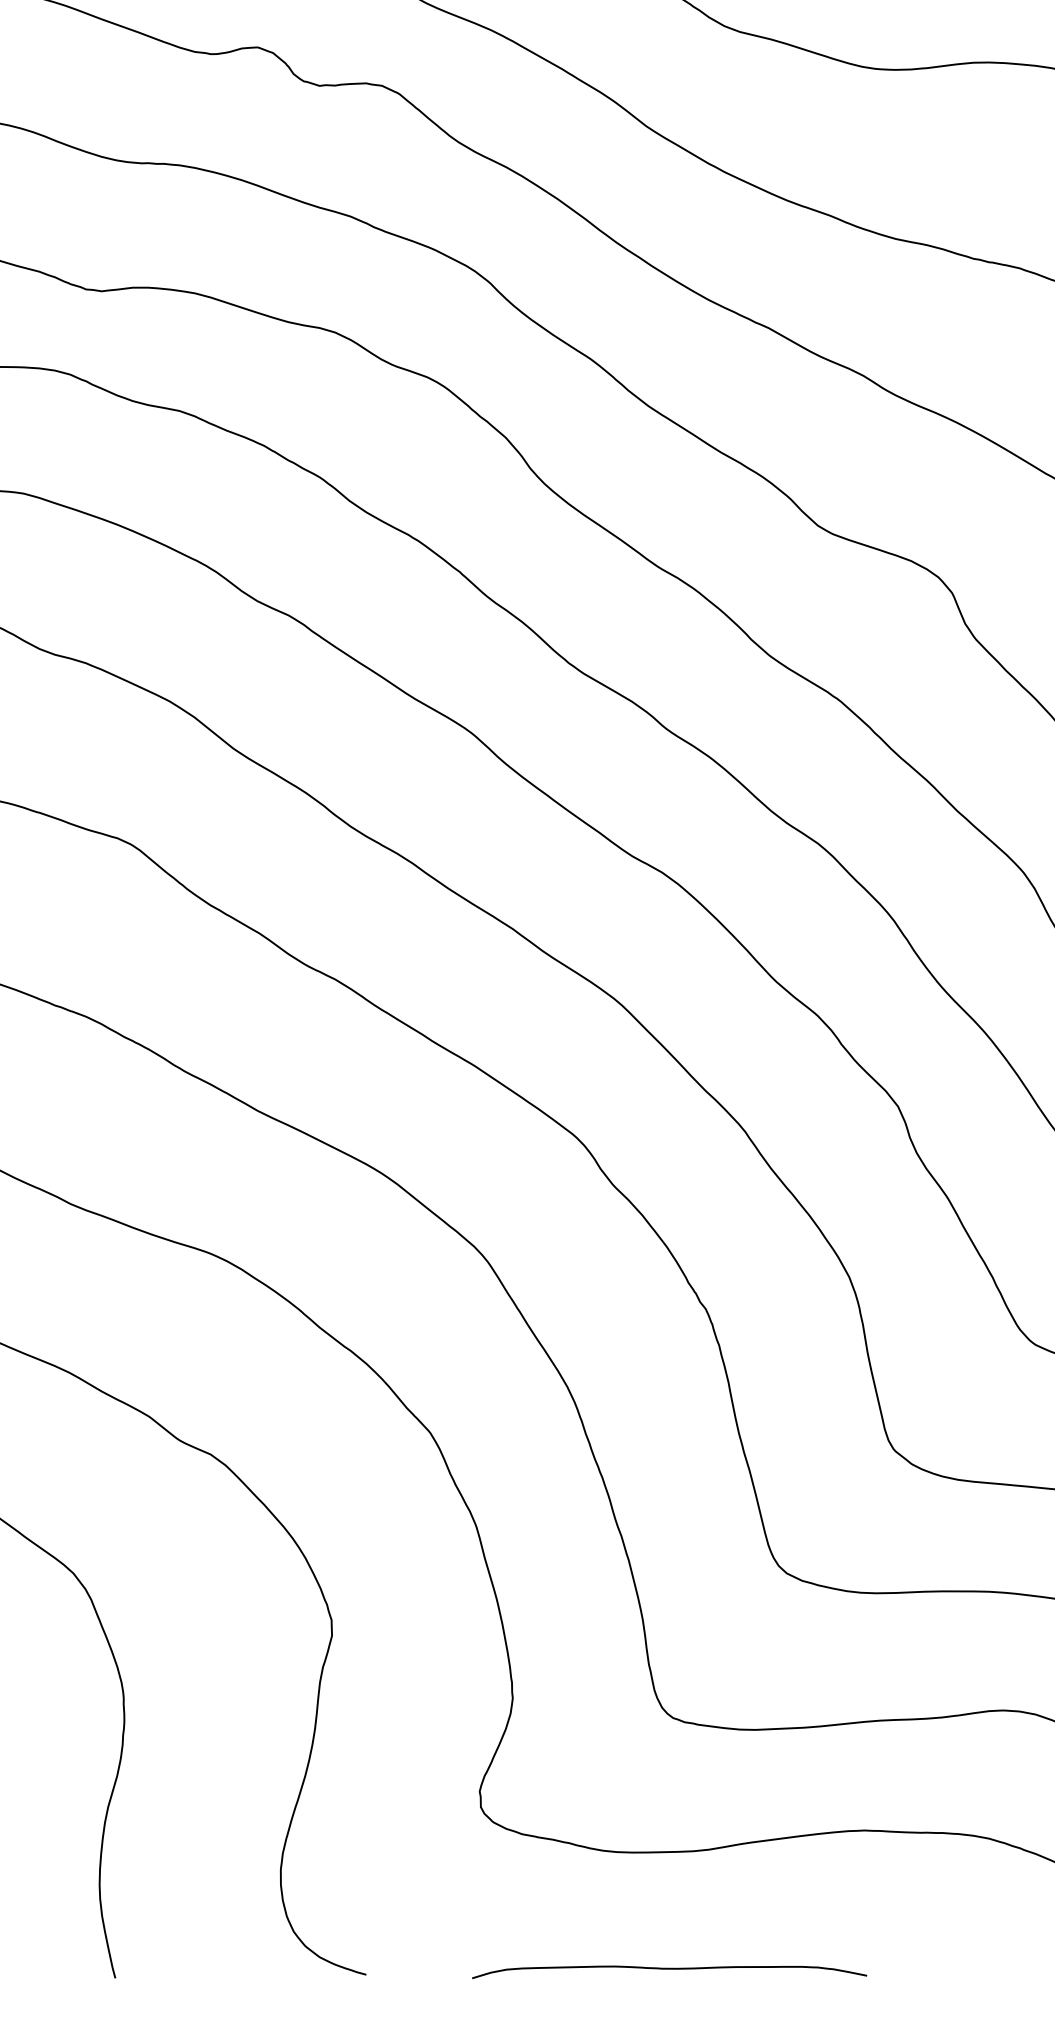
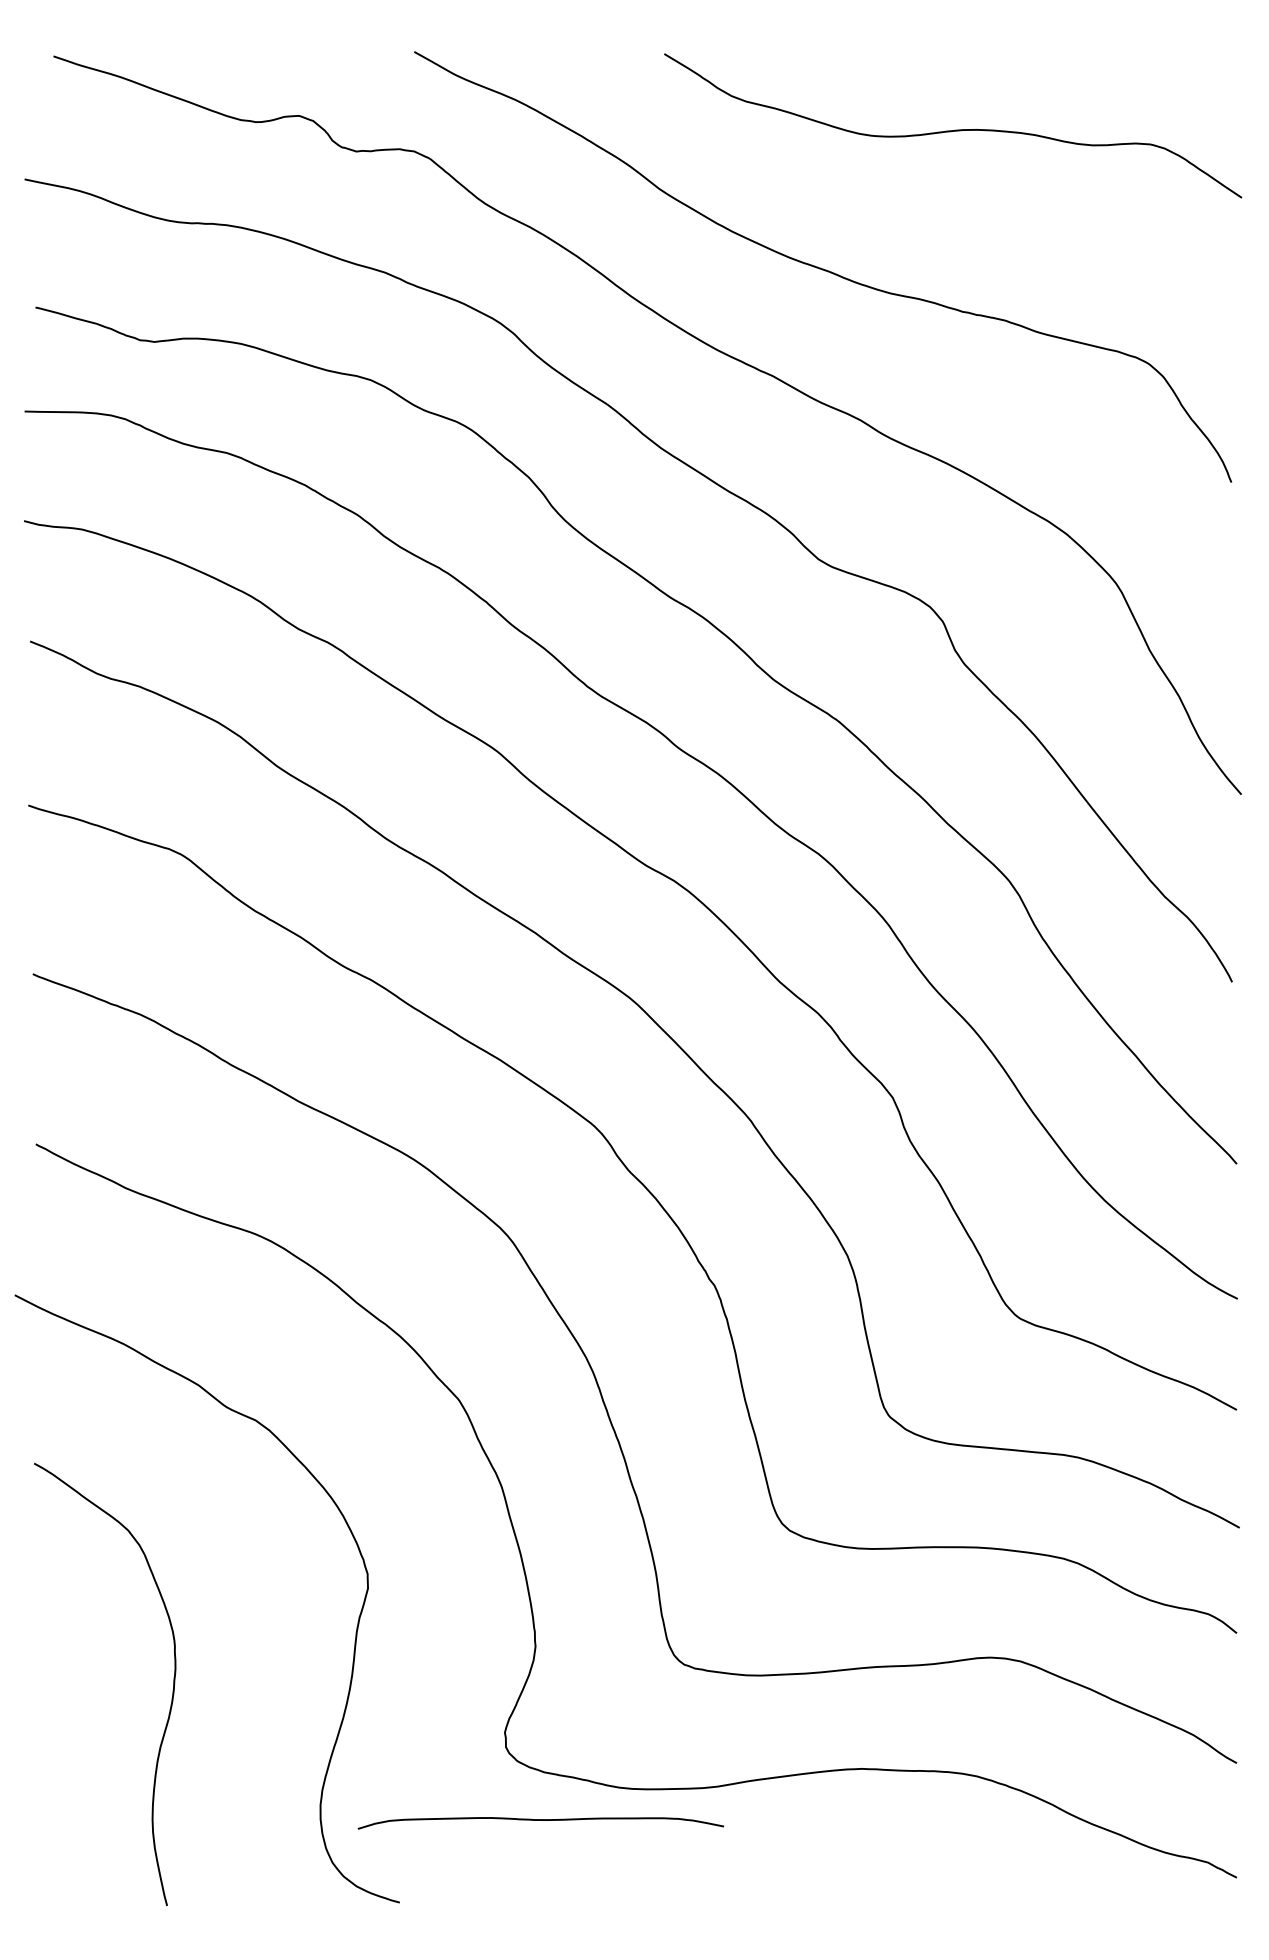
curve: (669, 1969) -> (540, 1820), moved

